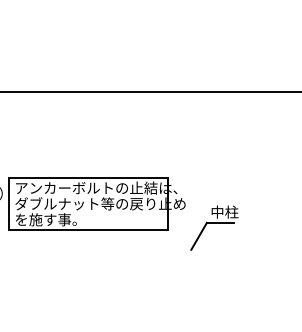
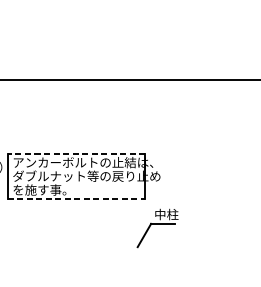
line: (88, 177) -> (76, 153), solid -> dashed
part: (214, 227) -> (157, 227), moved
line: (89, 230) -> (77, 199), solid -> dashed

